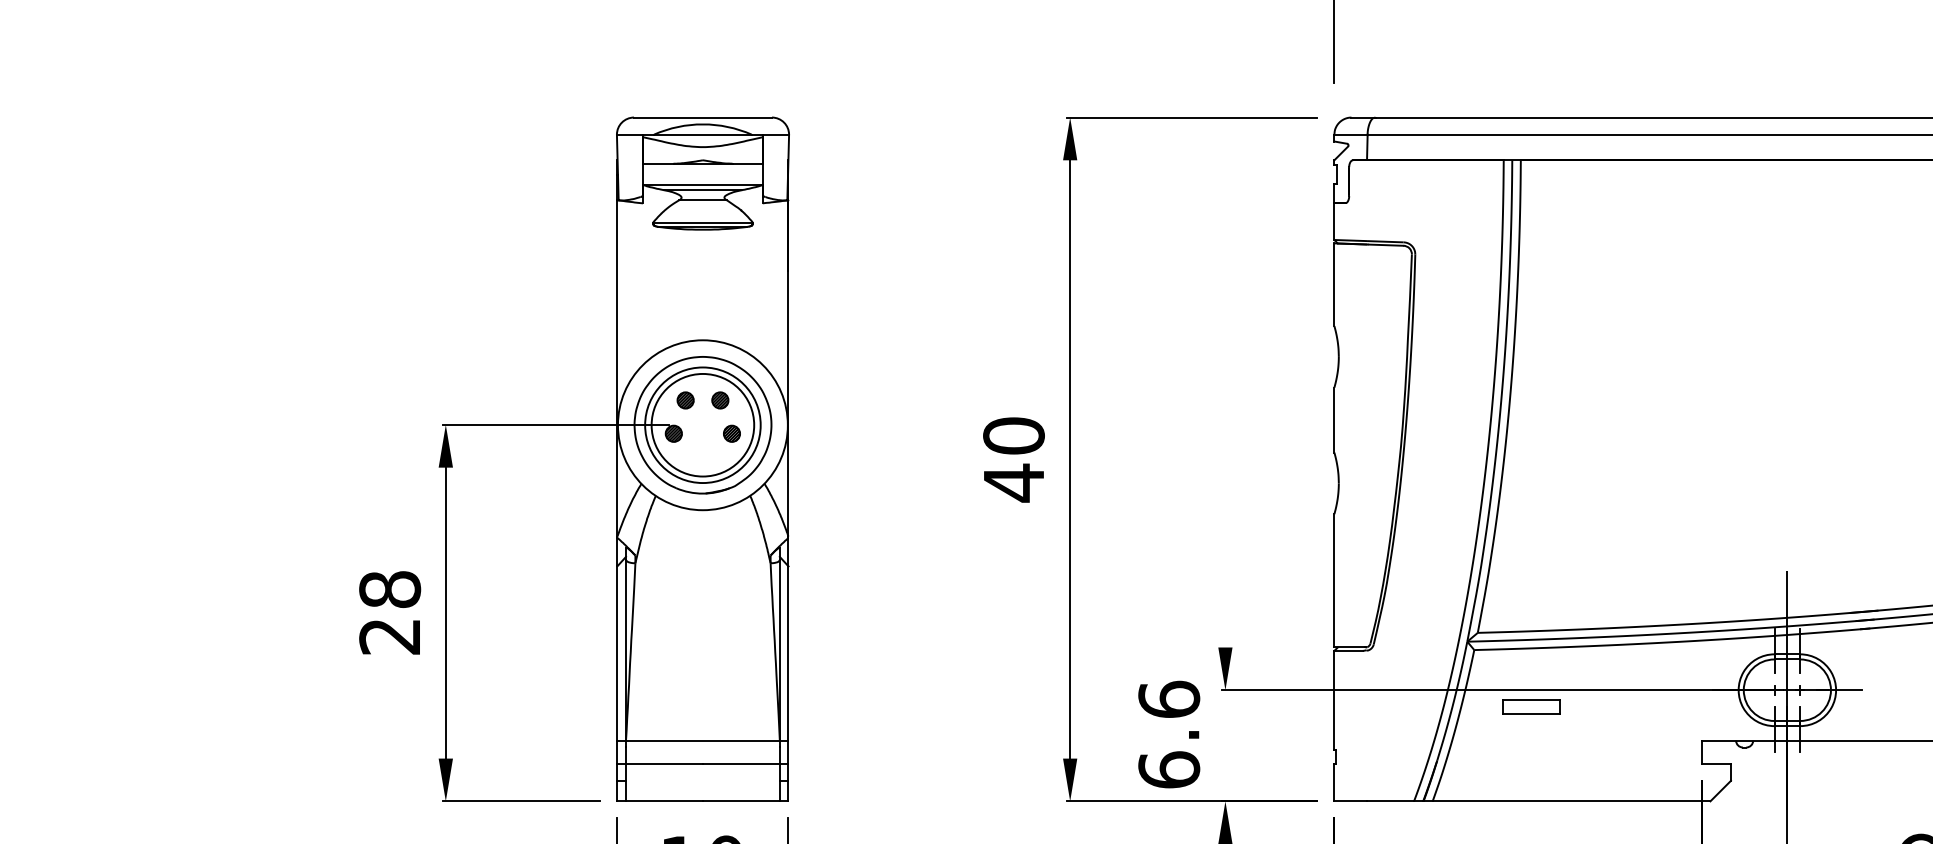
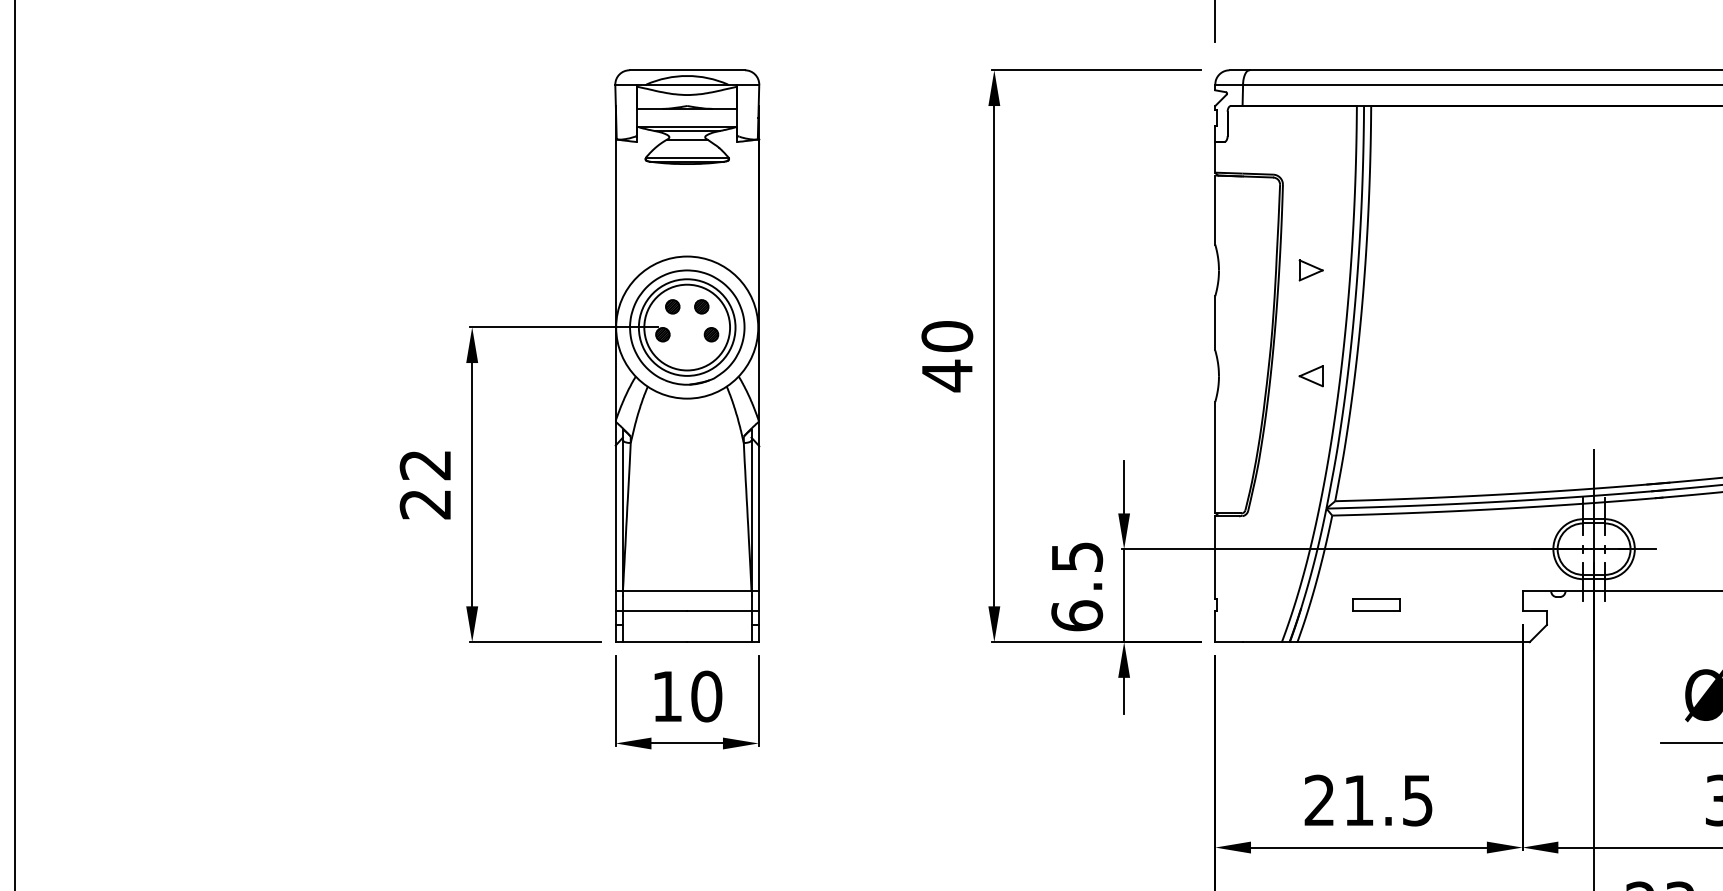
part: (1448, 356) -> (1310, 270), added
part: (1448, 483) -> (1310, 376), added
text: (389, 588) -> (425, 464), 28 -> 22
line: (1225, 616) -> (1124, 487), added
text: (1169, 698) -> (1077, 556), 6.6 -> 6.5
part: (1531, 706) -> (1376, 604), moved
line: (1225, 745) -> (1124, 595), added

